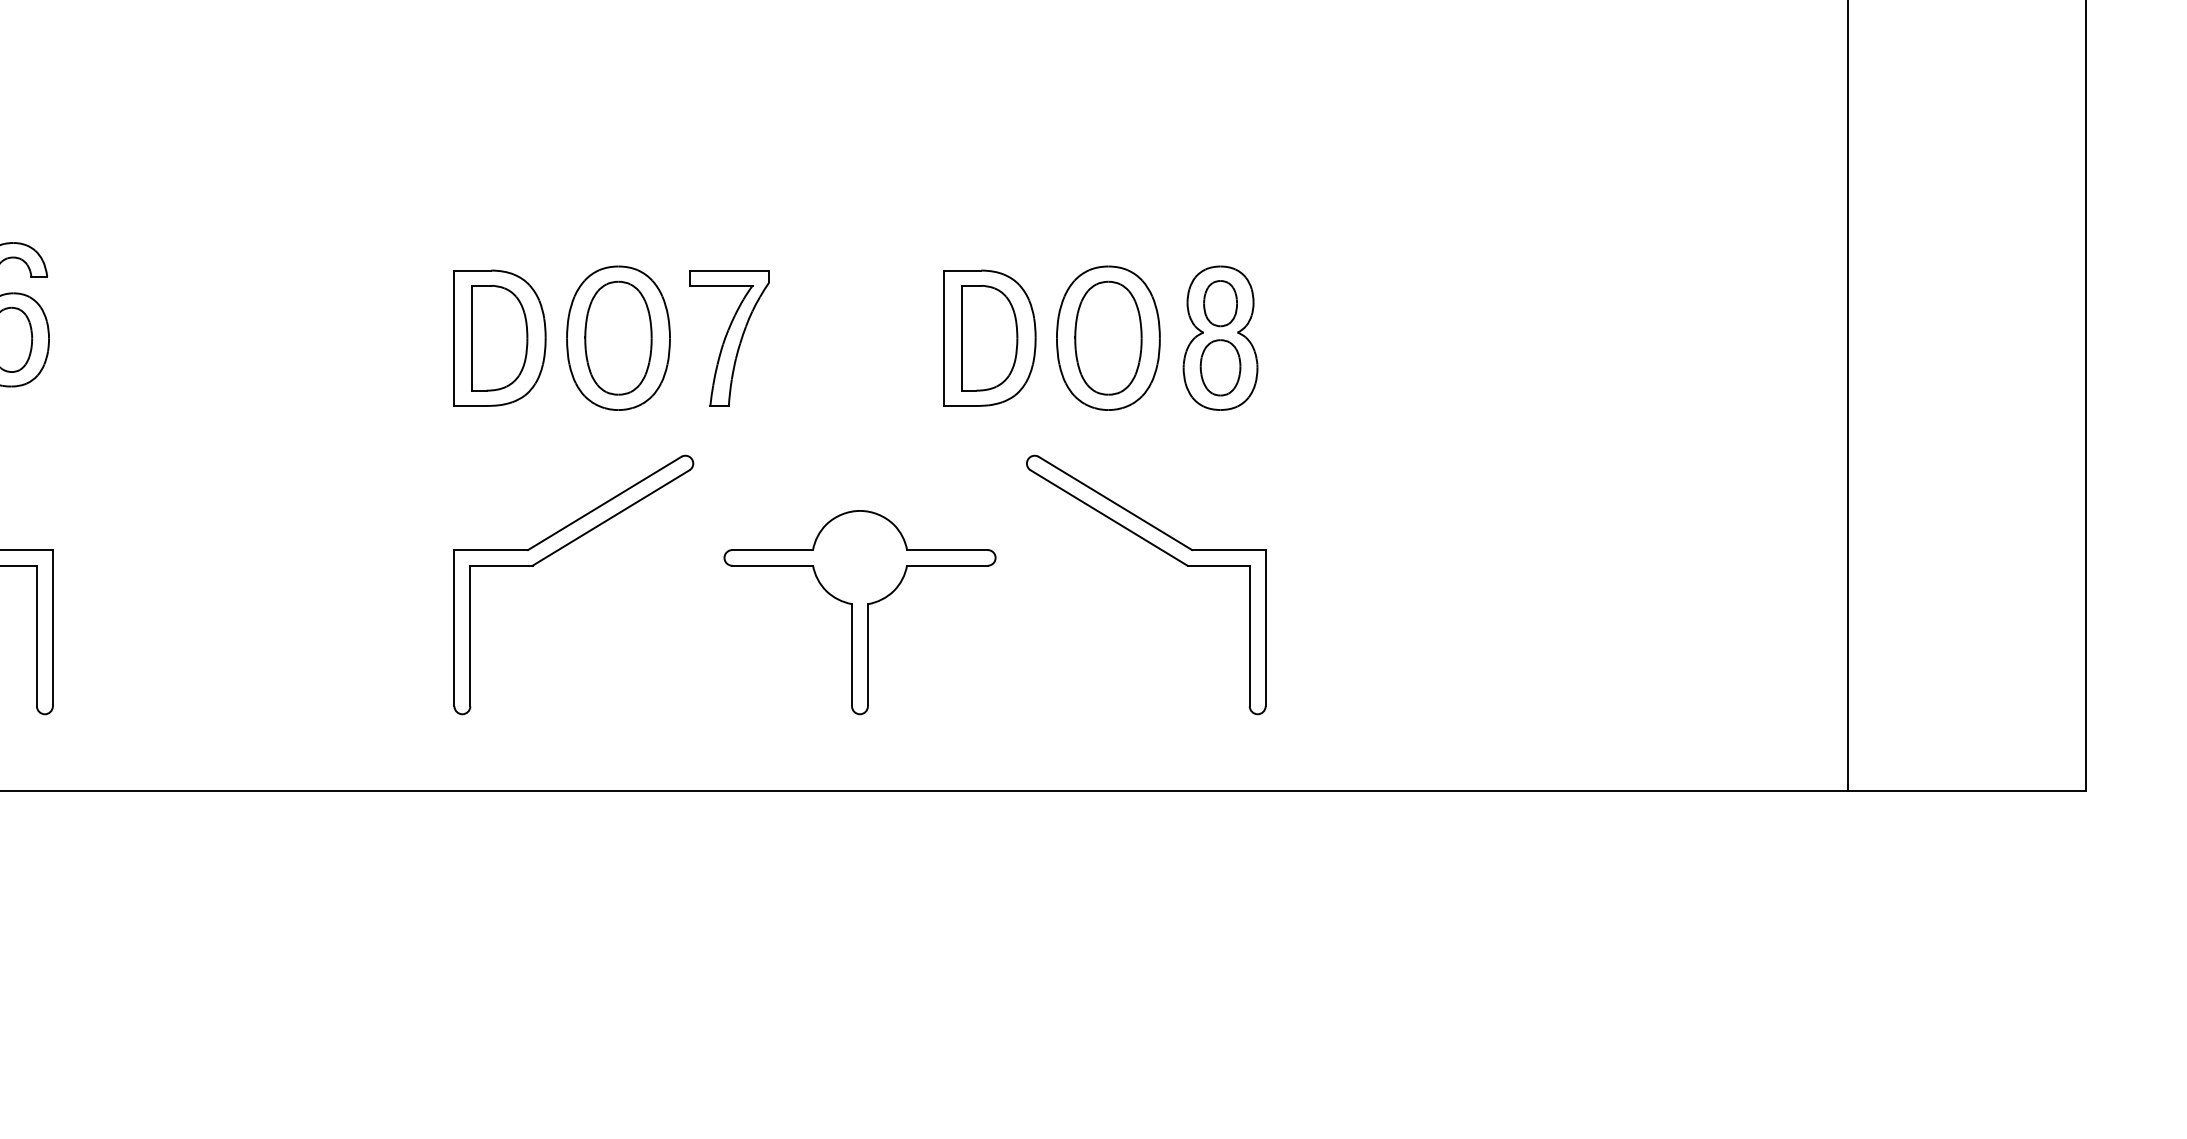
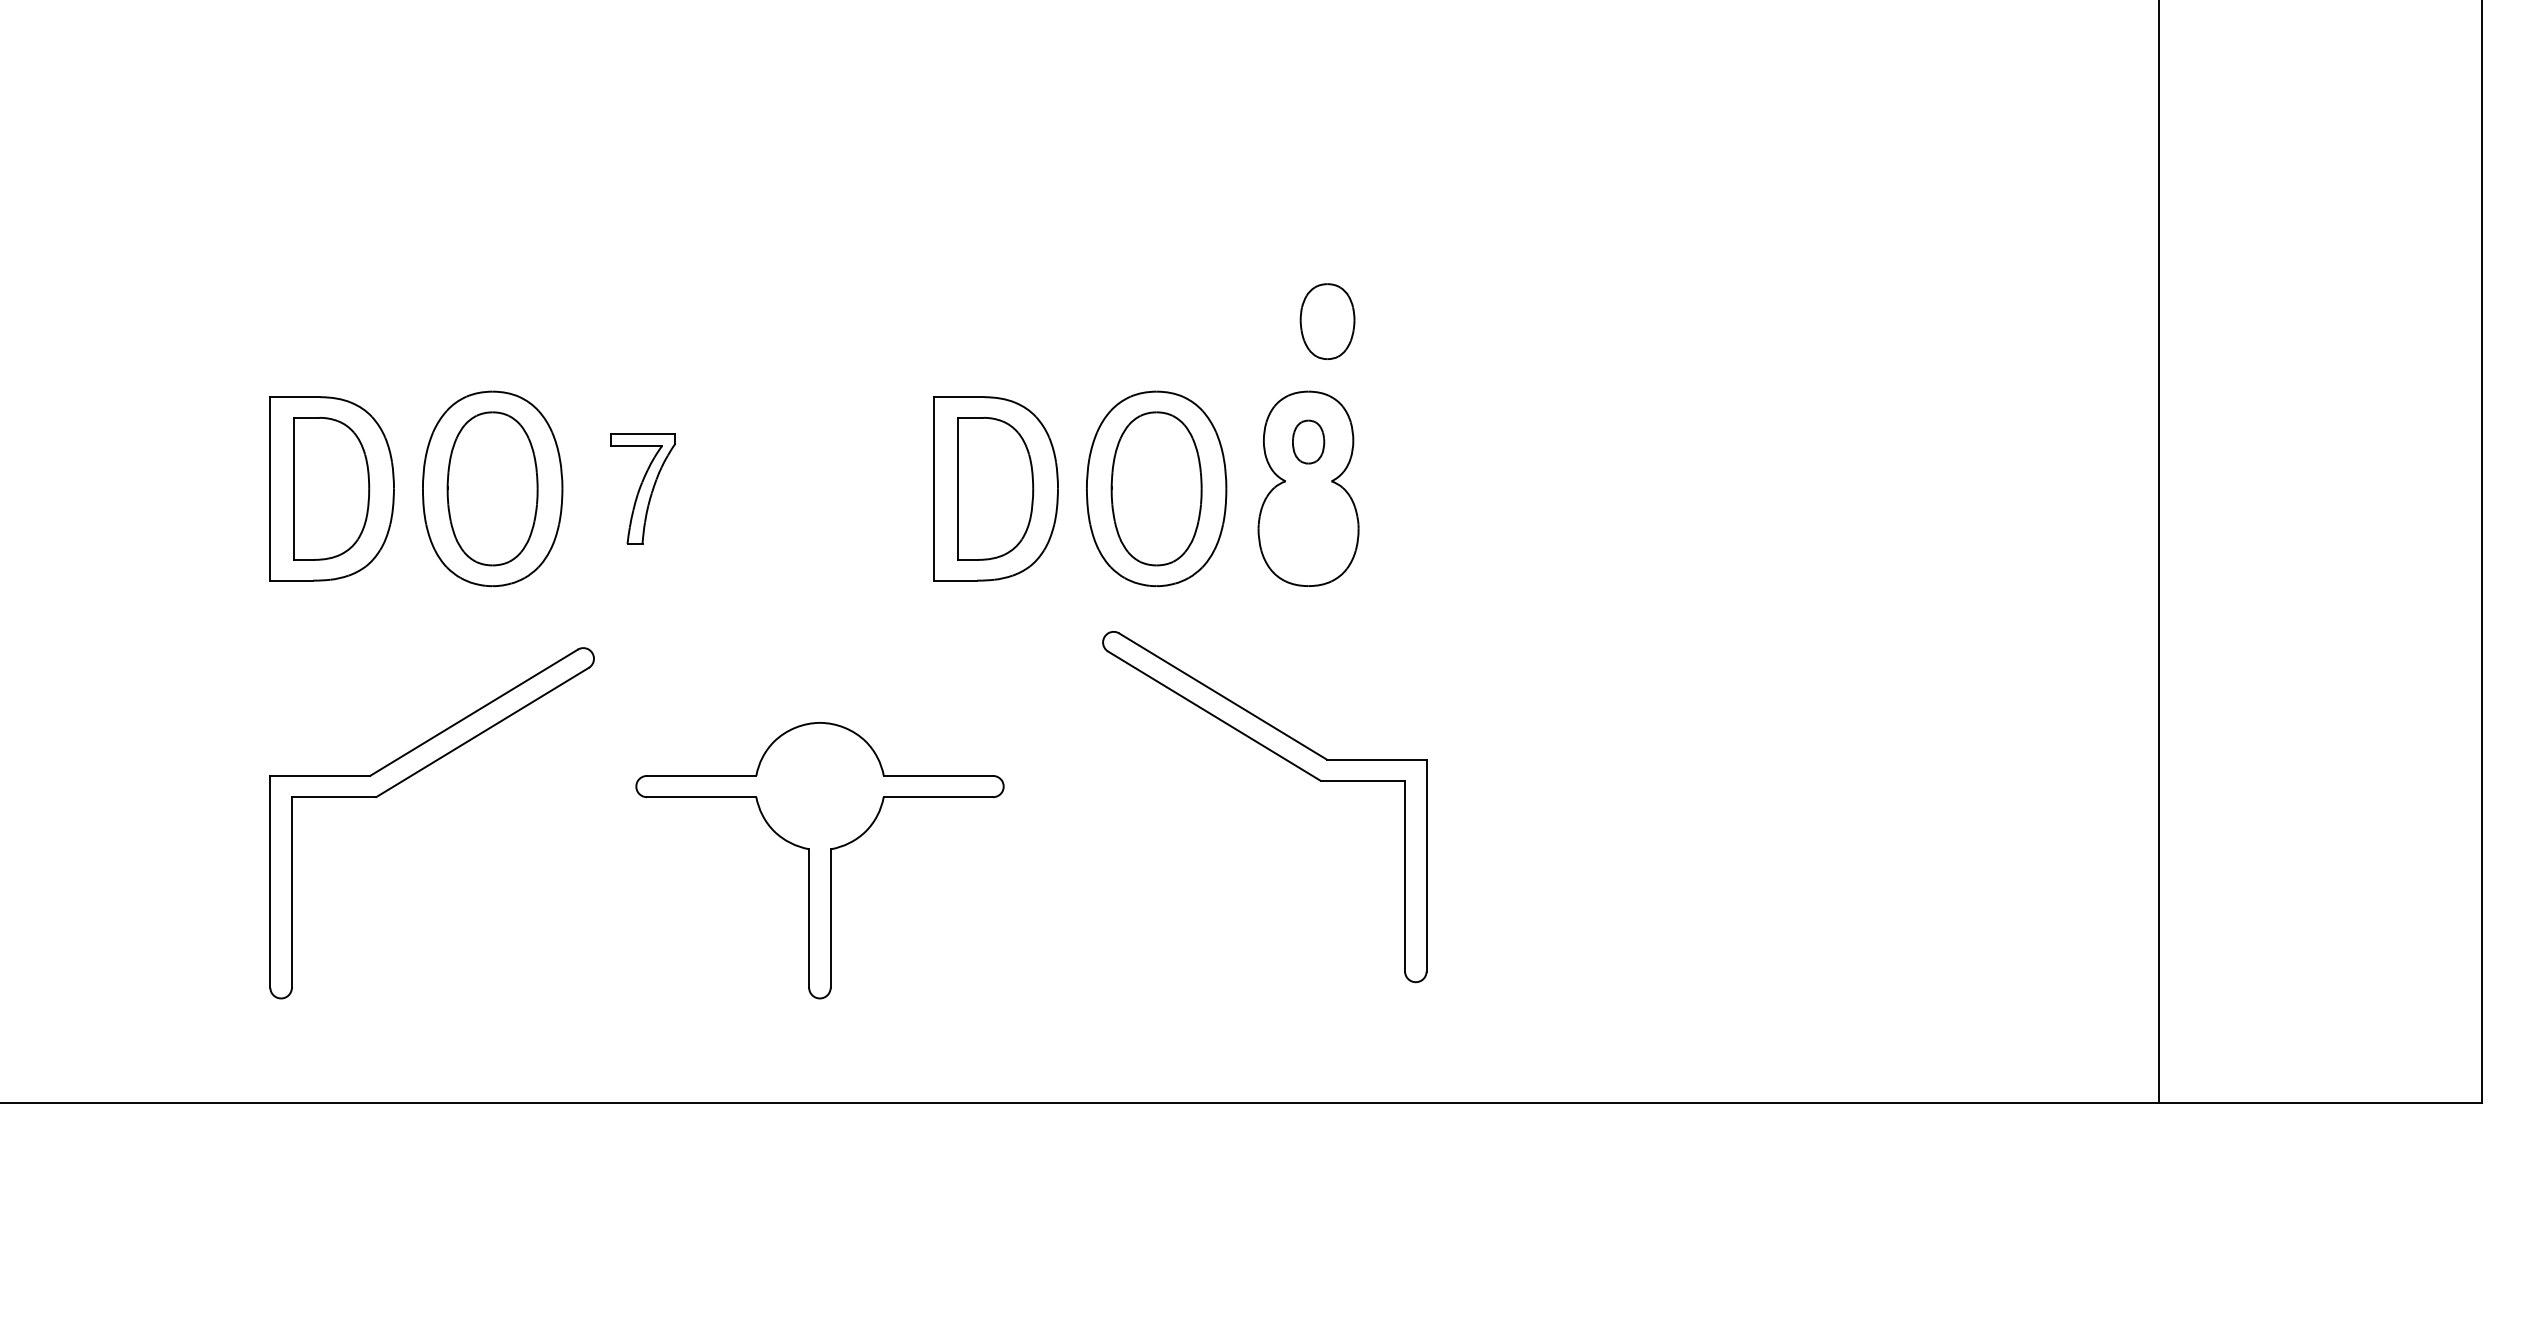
part: (1220, 303) -> (1308, 441), size x0.7
part: (729, 338) -> (643, 489), size x0.6
part: (1220, 367) -> (1327, 321), moved
part: (1163, 552) -> (1288, 762), moved

